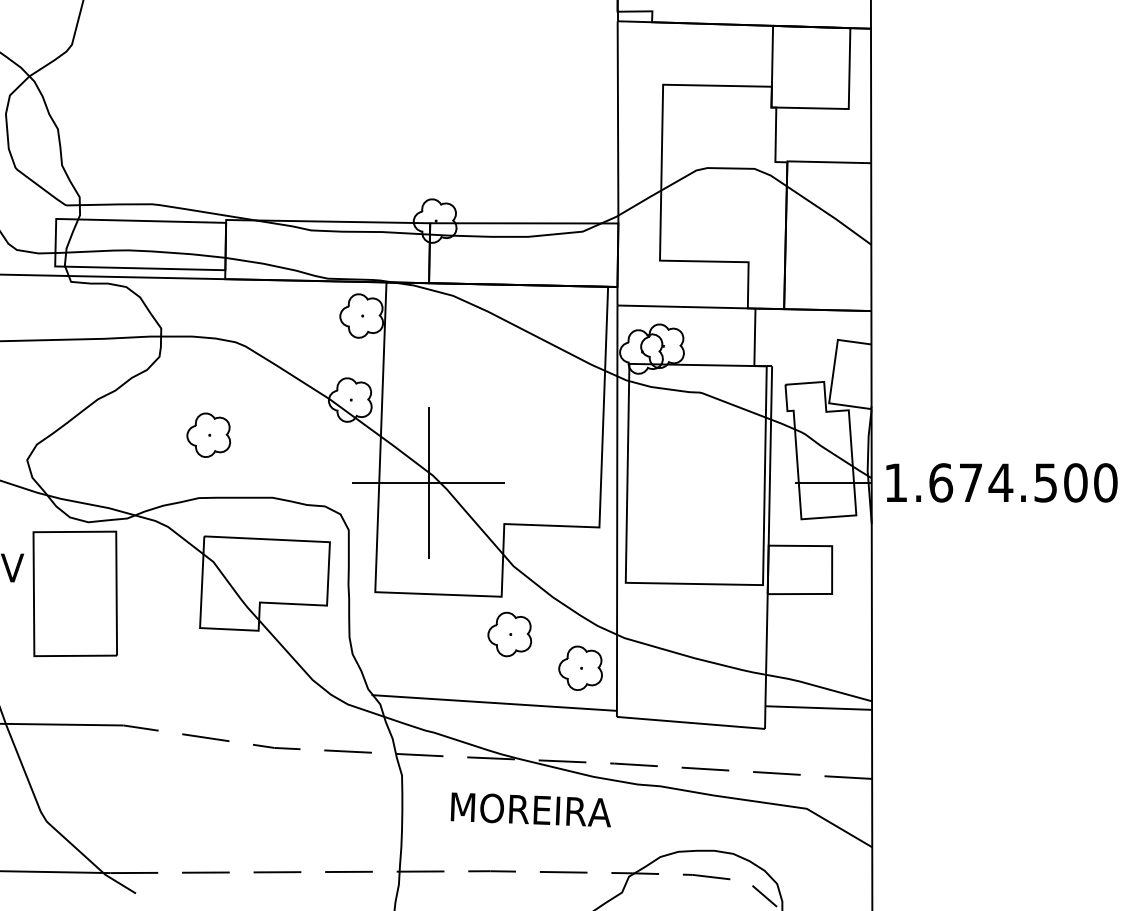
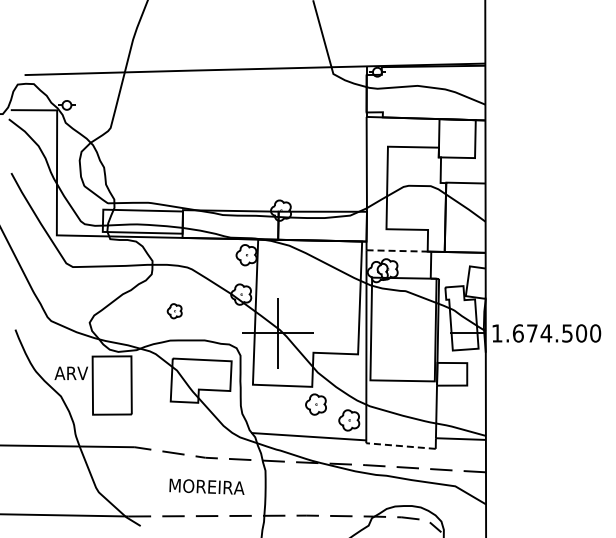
line: (683, 306) -> (397, 250), solid -> dashed
part: (208, 436) -> (174, 311), size x0.7
line: (691, 723) -> (401, 446), solid -> dashed
text: (529, 809) -> (206, 486), moved

